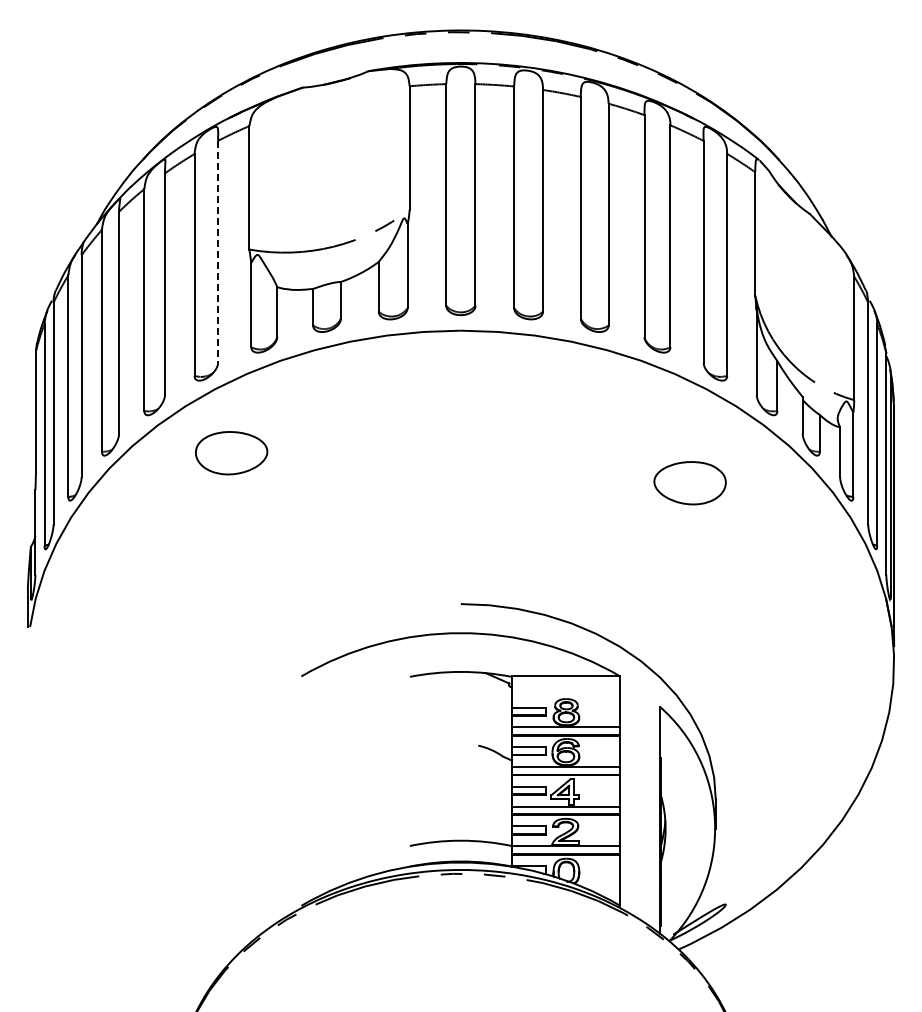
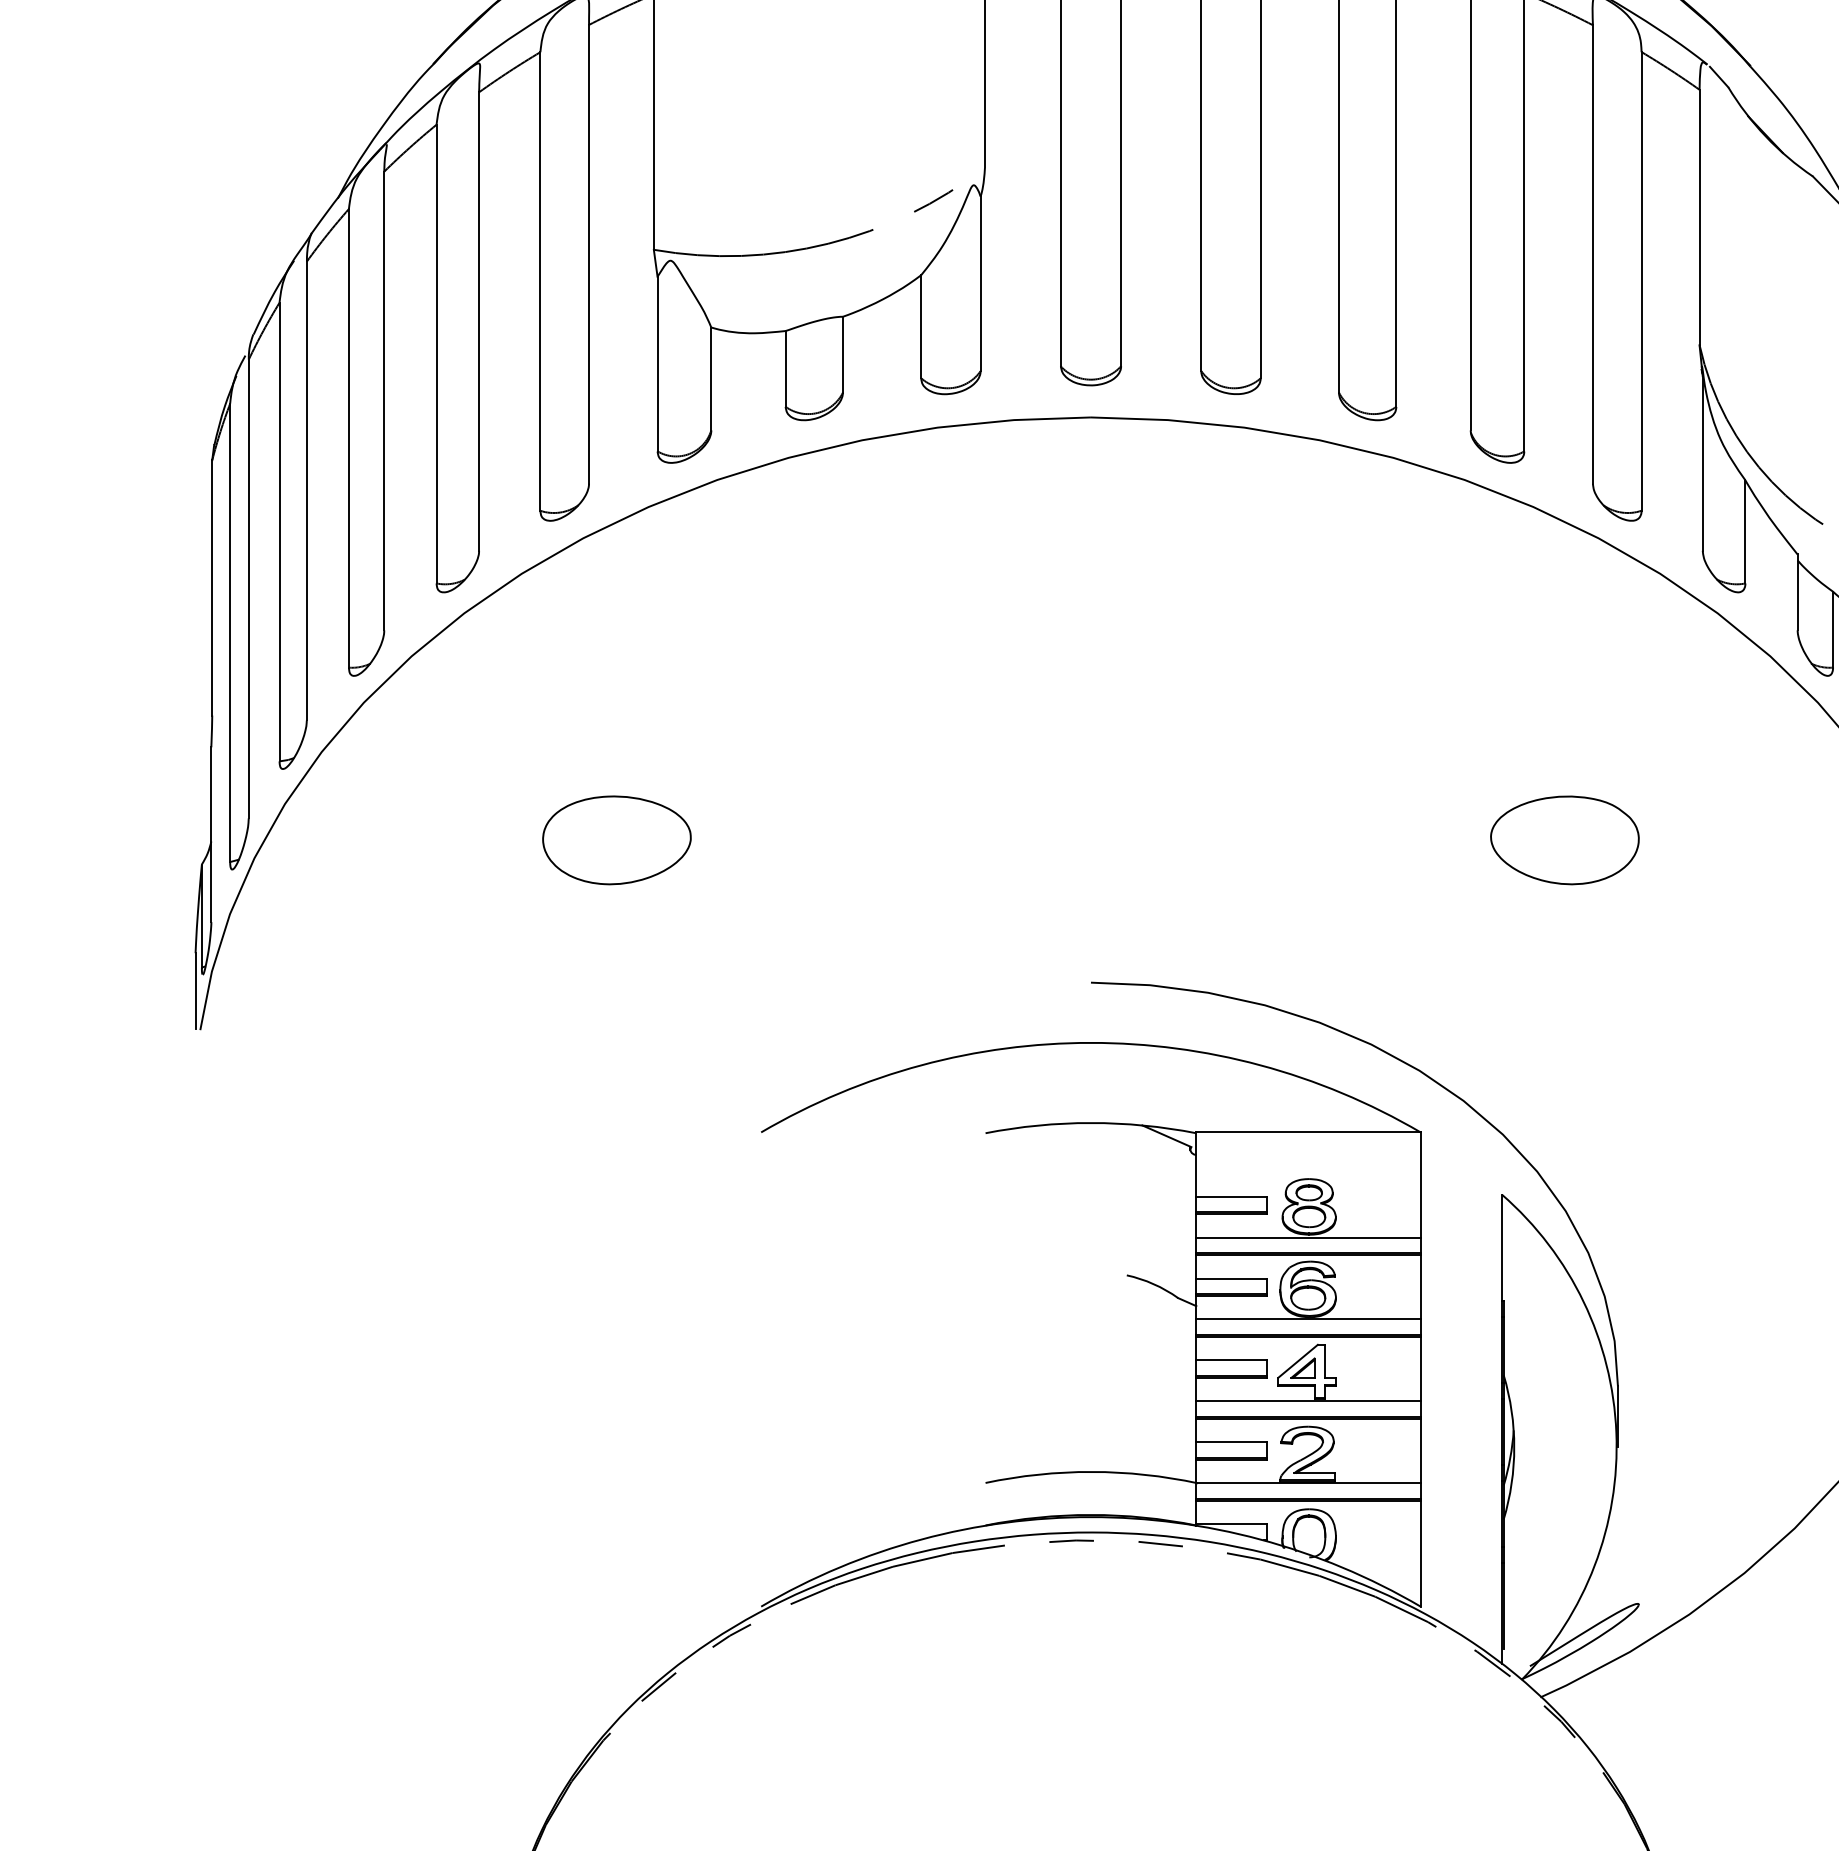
line: (218, 251) -> (589, 253), dashed -> solid
part: (231, 453) -> (616, 840), moved
part: (689, 483) -> (1563, 840), moved

